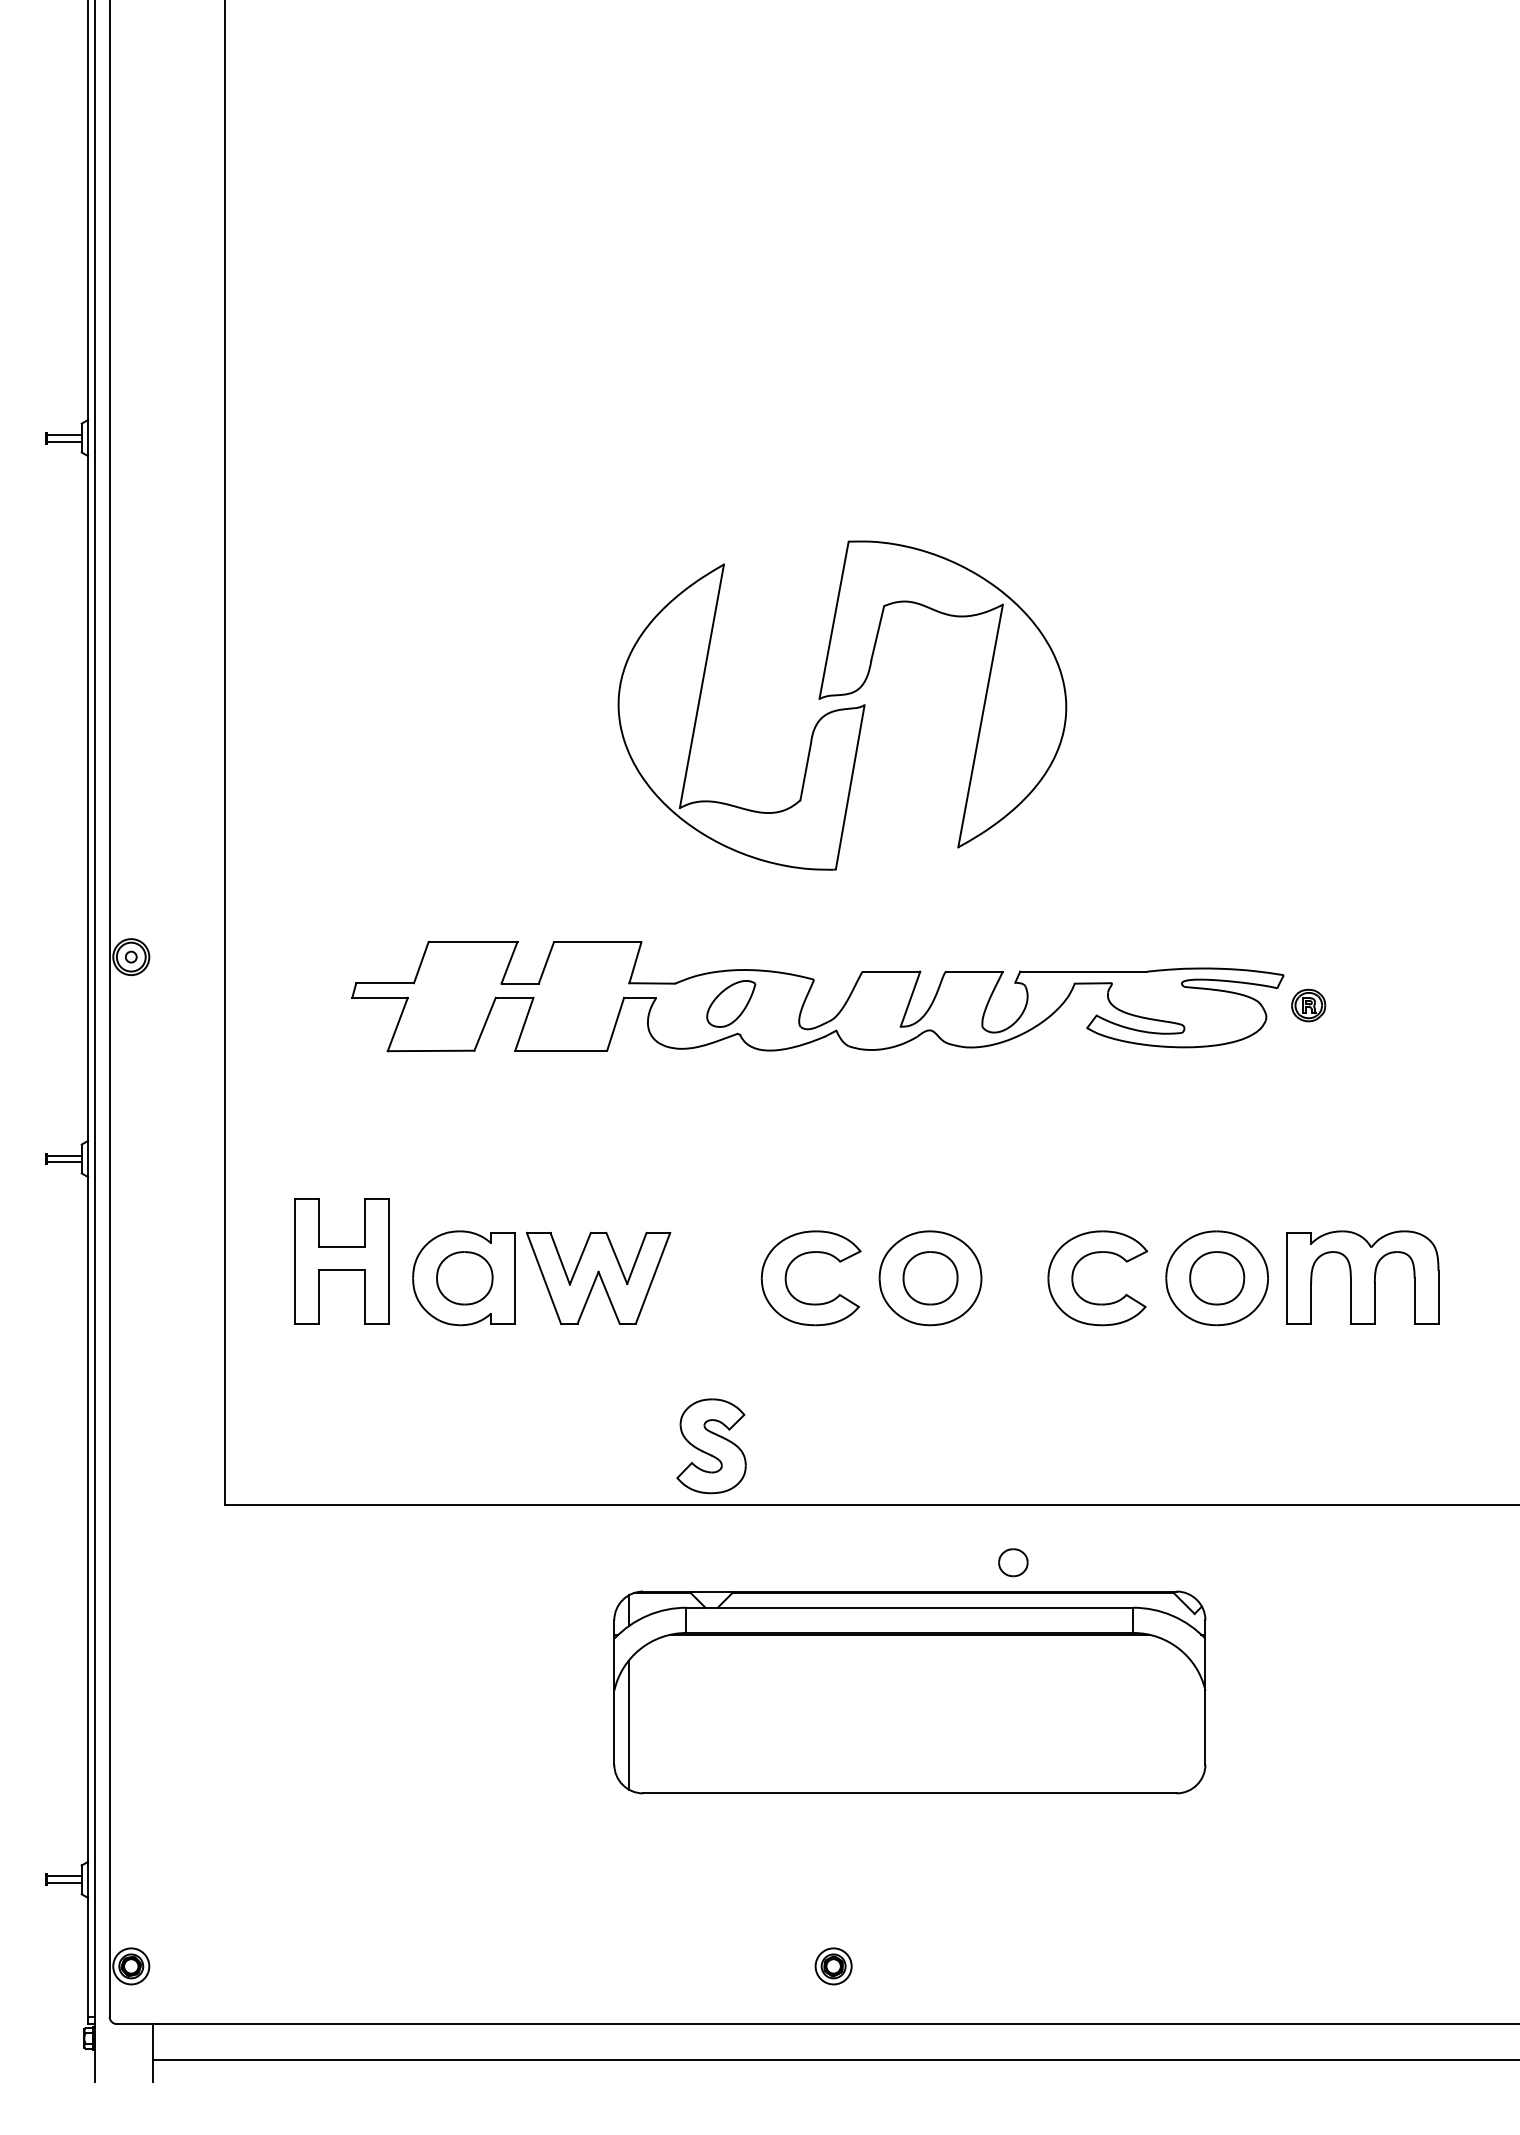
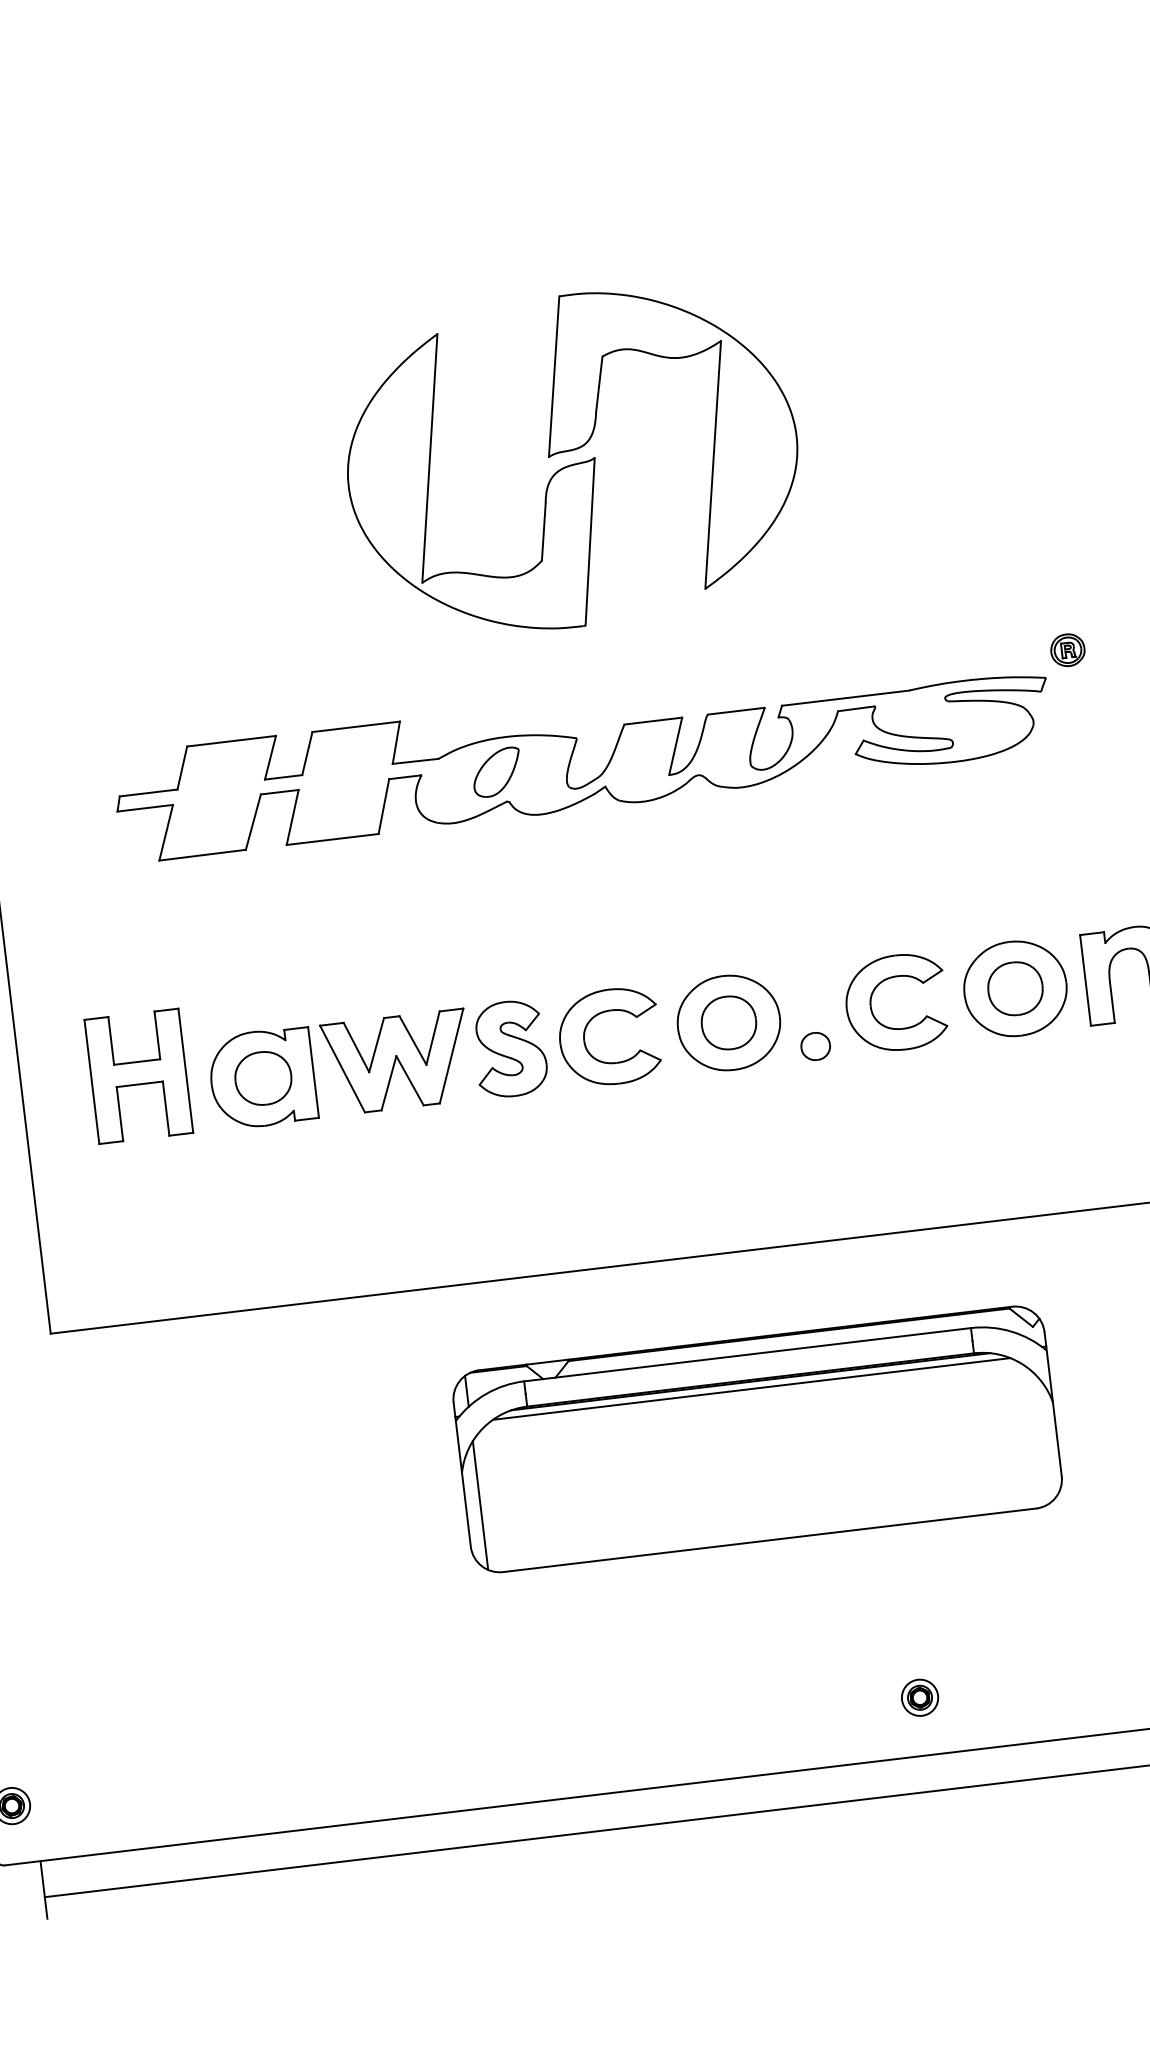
part: (1308, 1005) -> (1067, 650), moved
part: (711, 1446) -> (510, 1049), moved
part: (1013, 1562) -> (815, 1046), moved
line: (909, 1642) -> (751, 1389), added
part: (833, 1966) -> (919, 1697), moved

